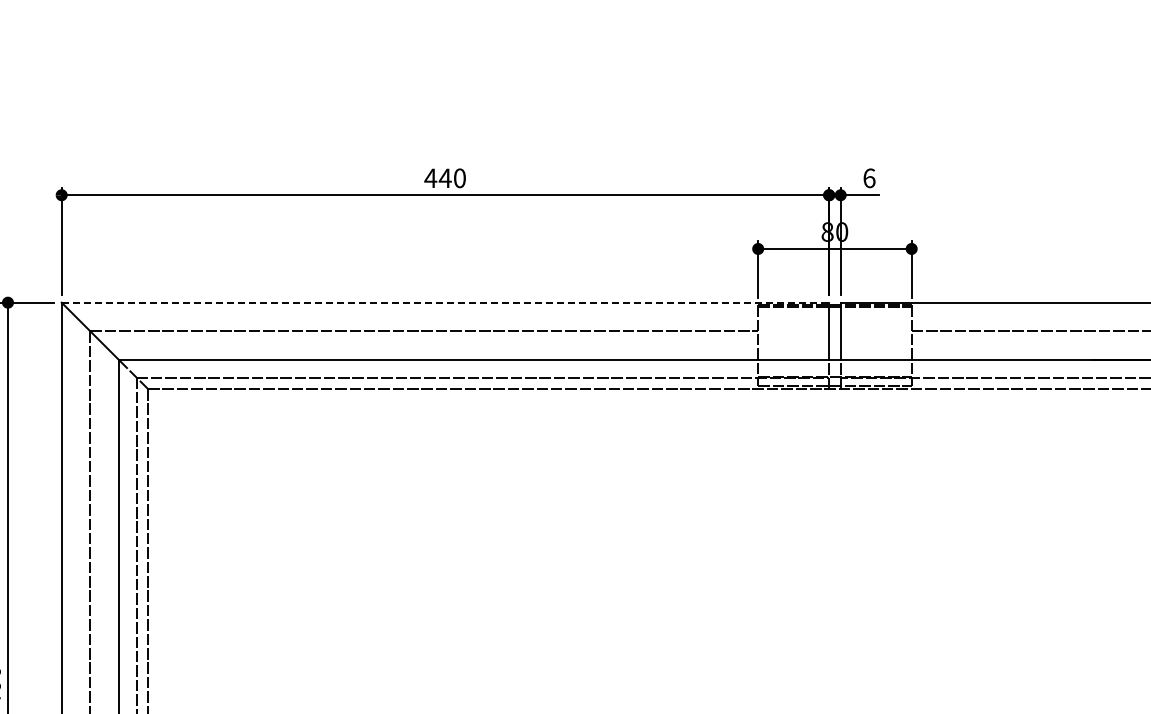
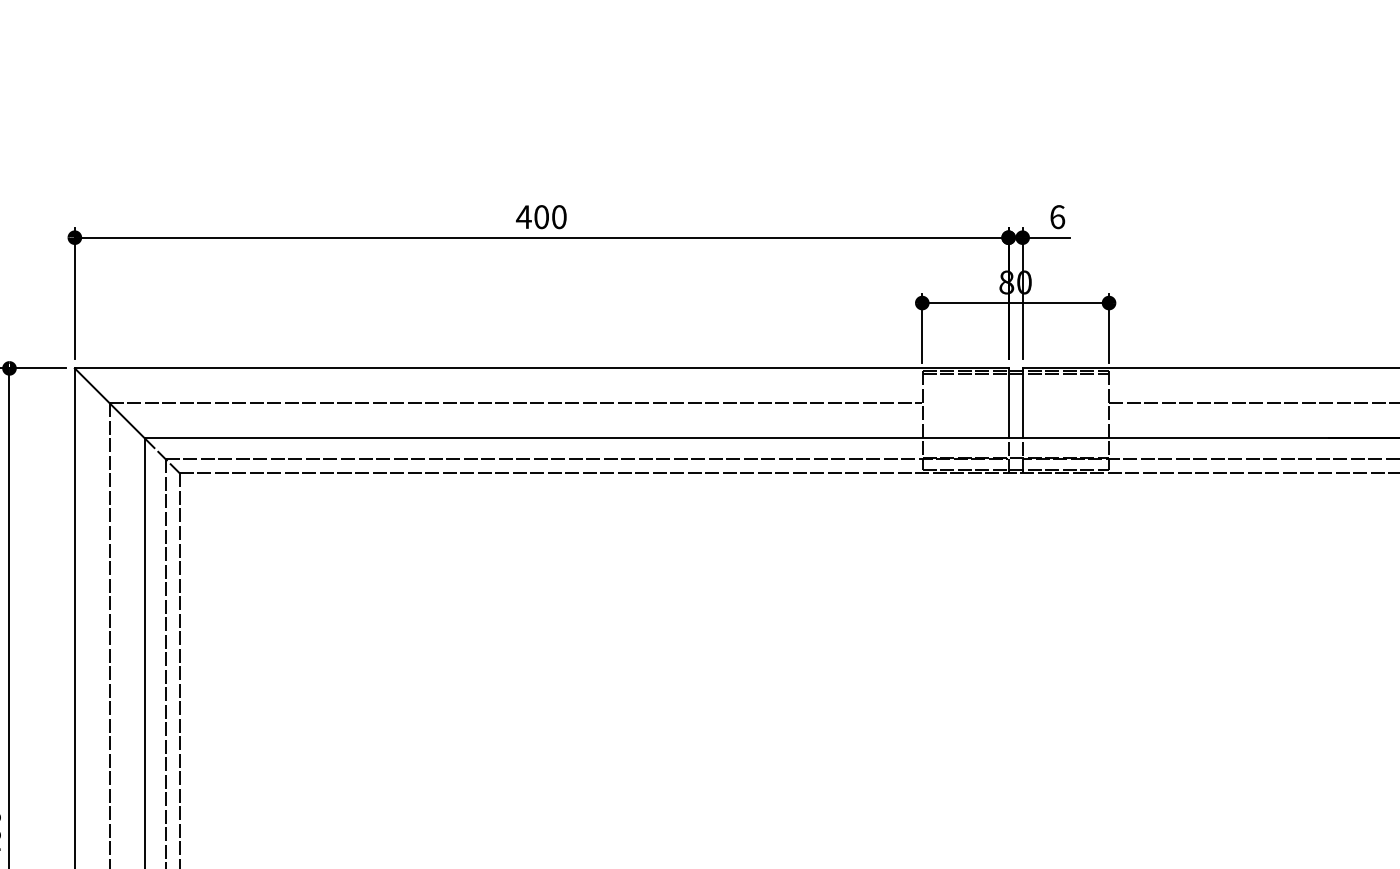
text: (444, 178) -> (540, 217), 440 -> 400
line: (445, 302) -> (541, 368), dashed -> solid

